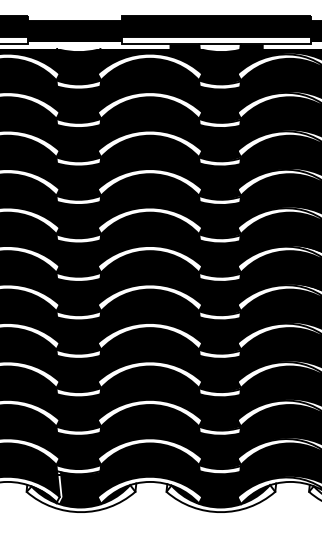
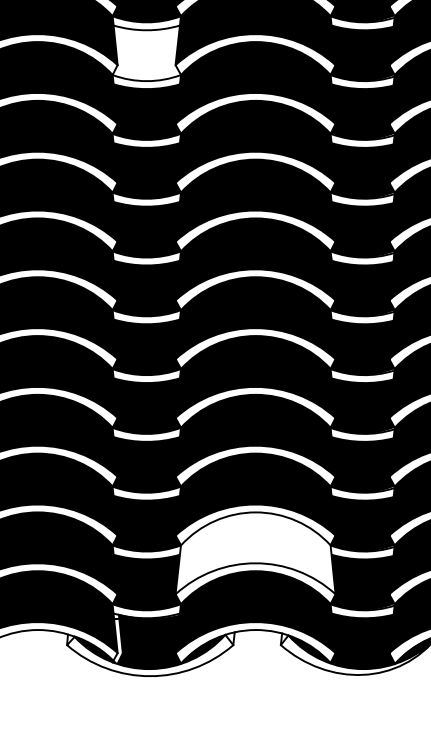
fill: (78, 104) -> (146, 53), removed
fill: (149, 431) -> (254, 552), removed

